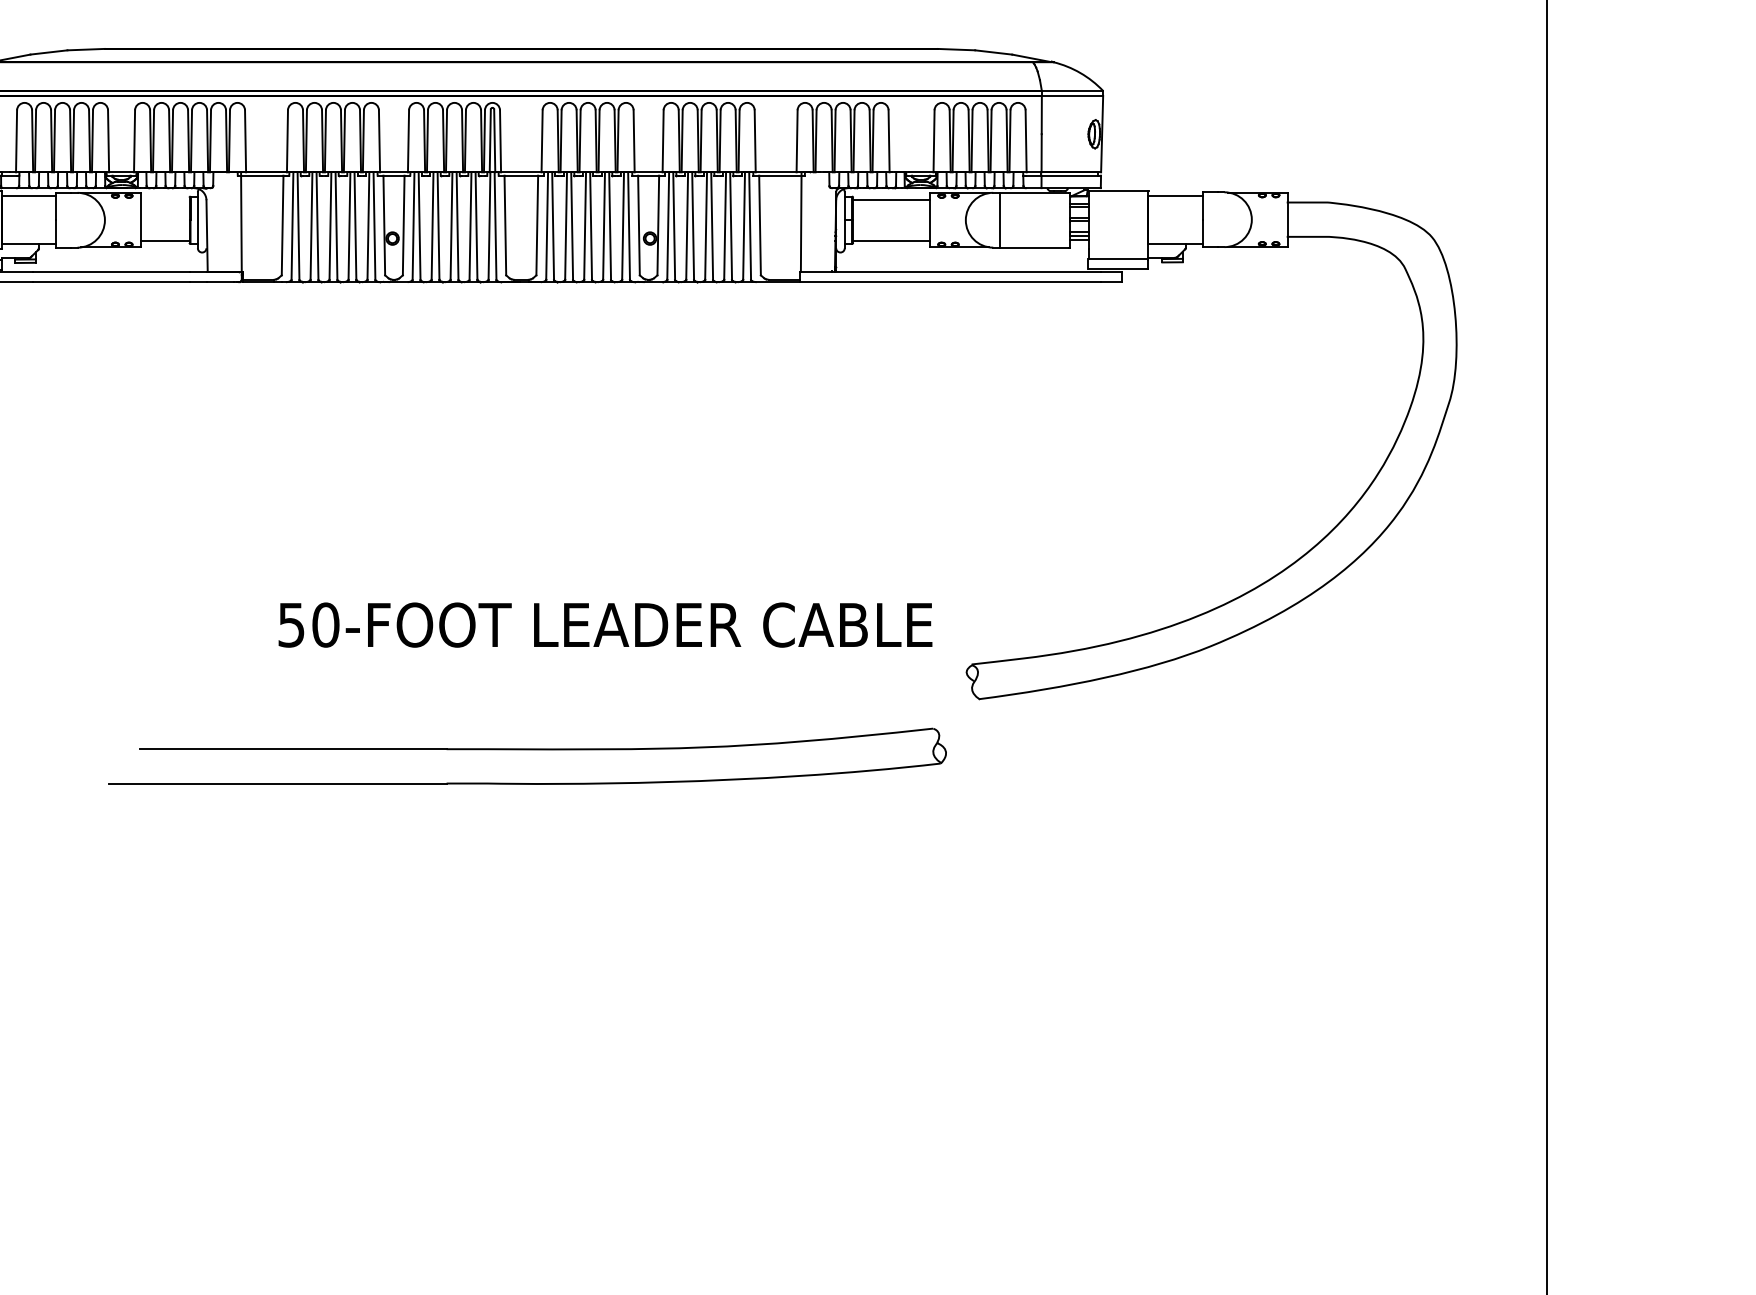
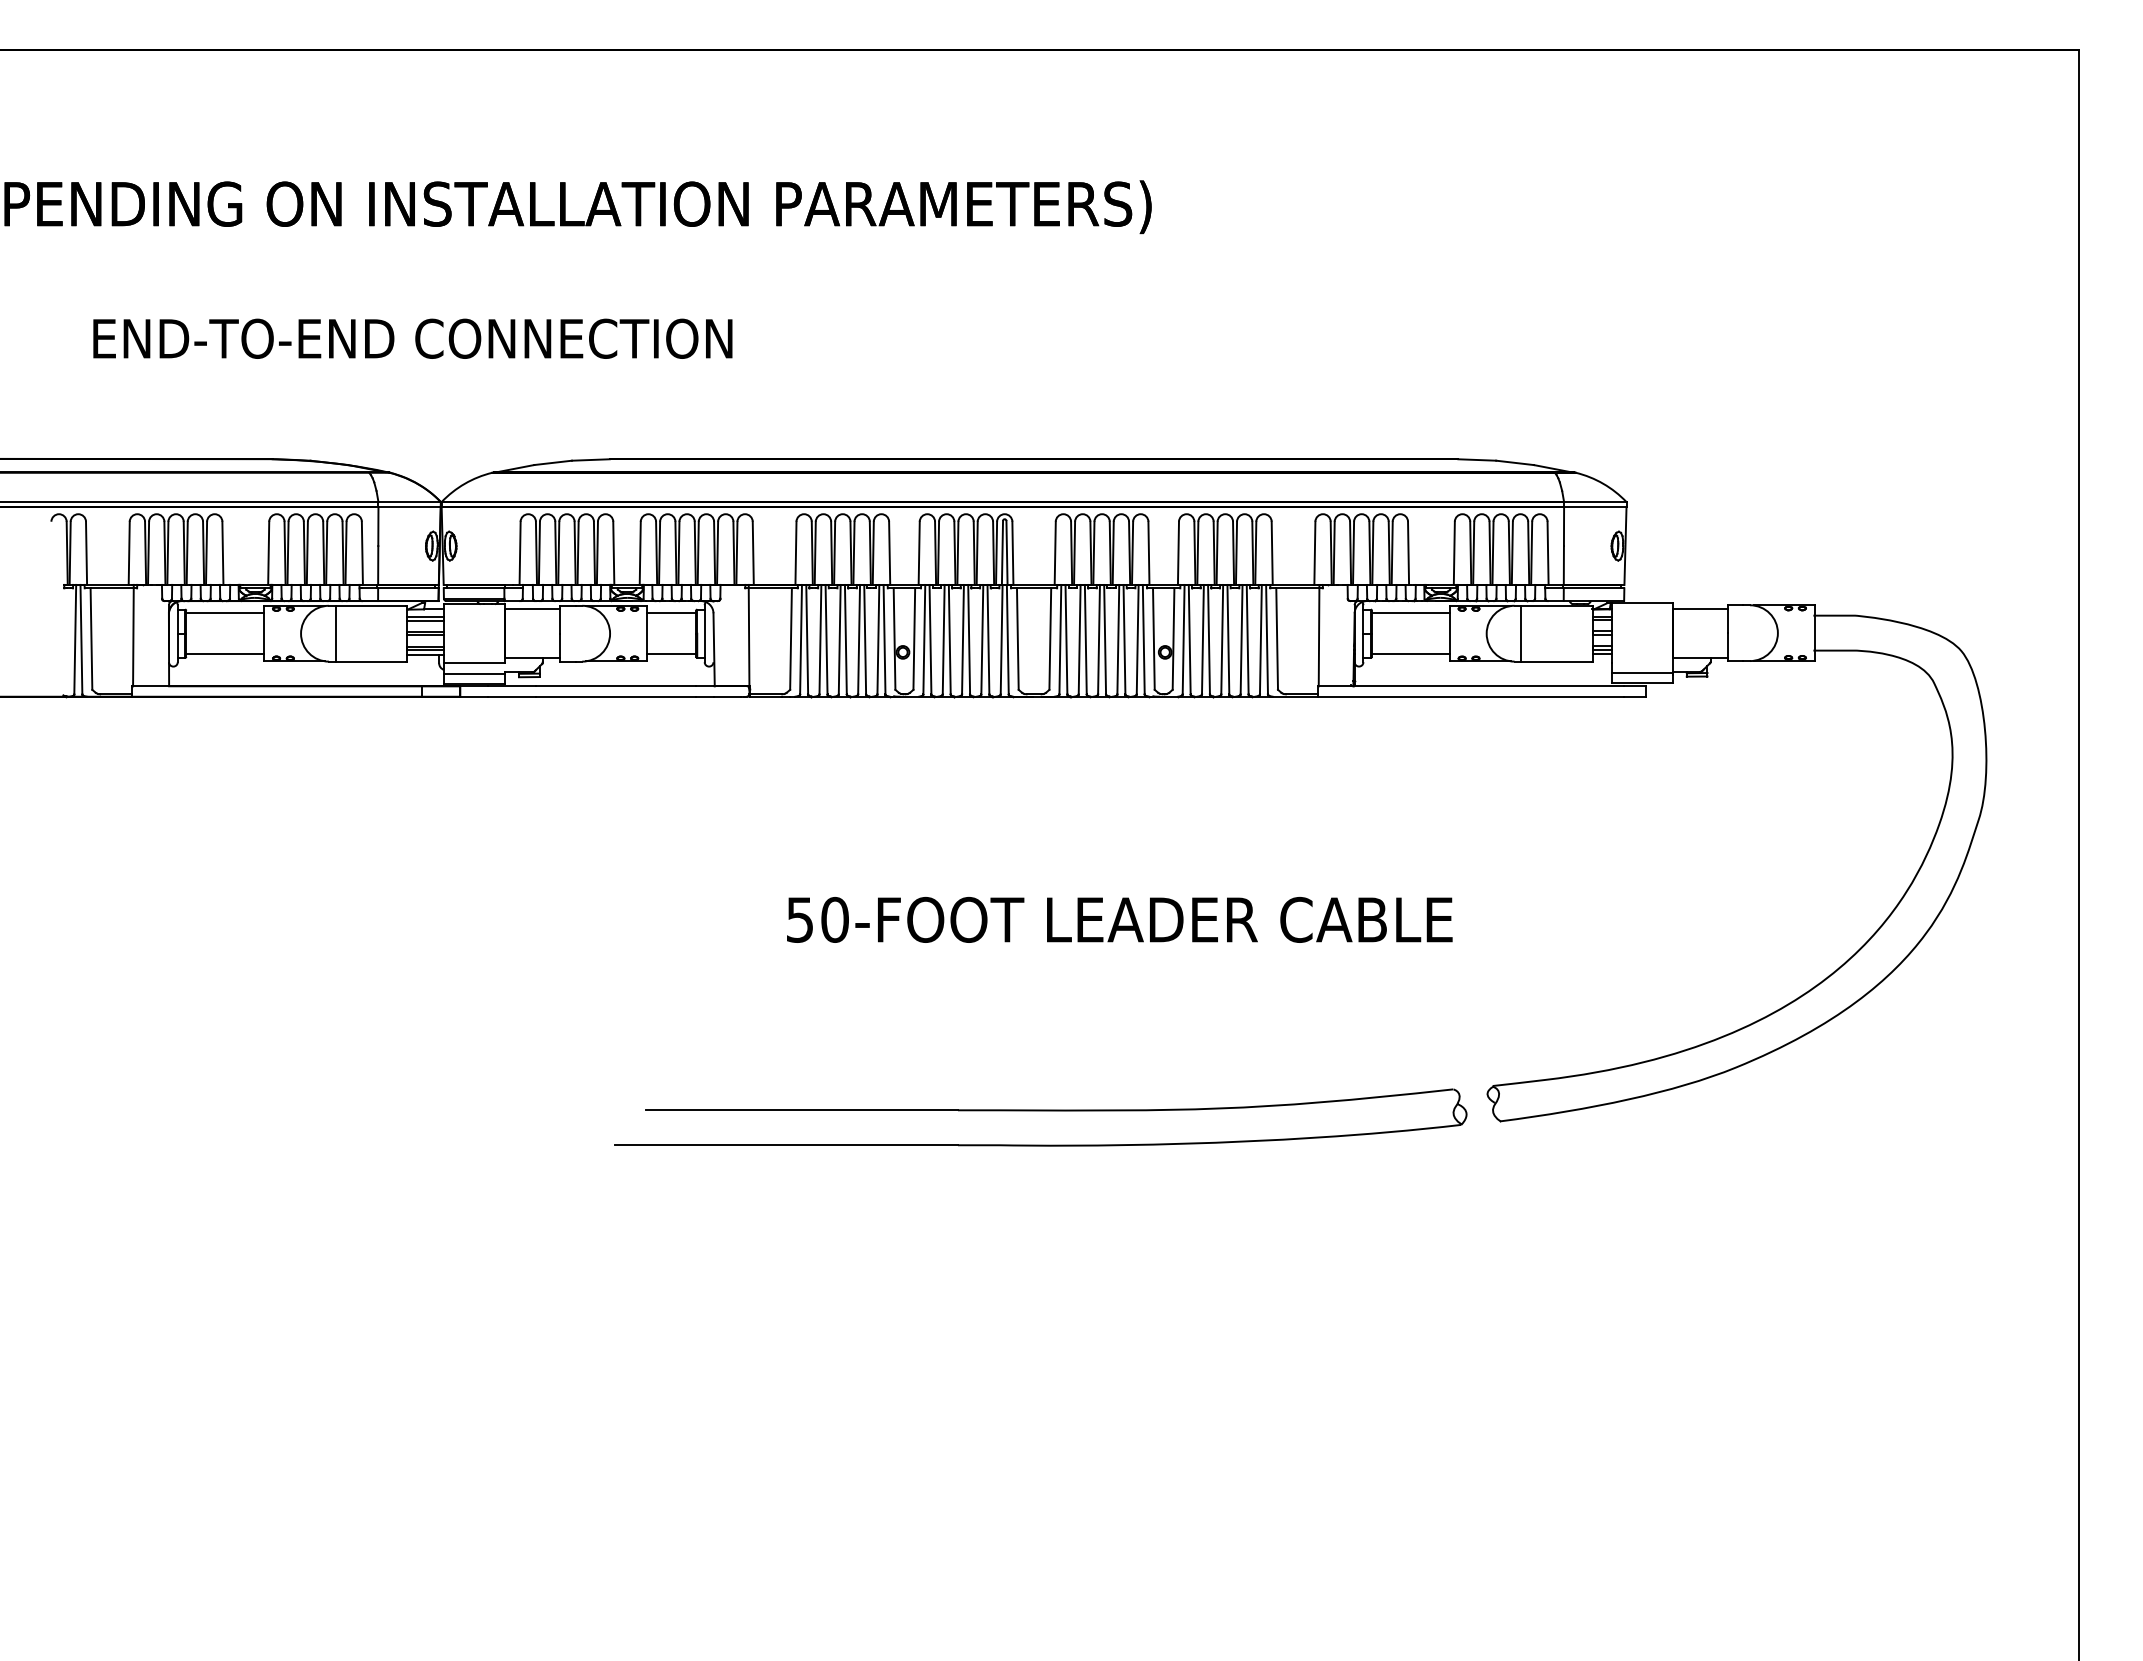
line: (165, 200) -> (671, 613), added
text: (605, 624) -> (1119, 919), moved
part: (527, 756) -> (1040, 1117), moved

